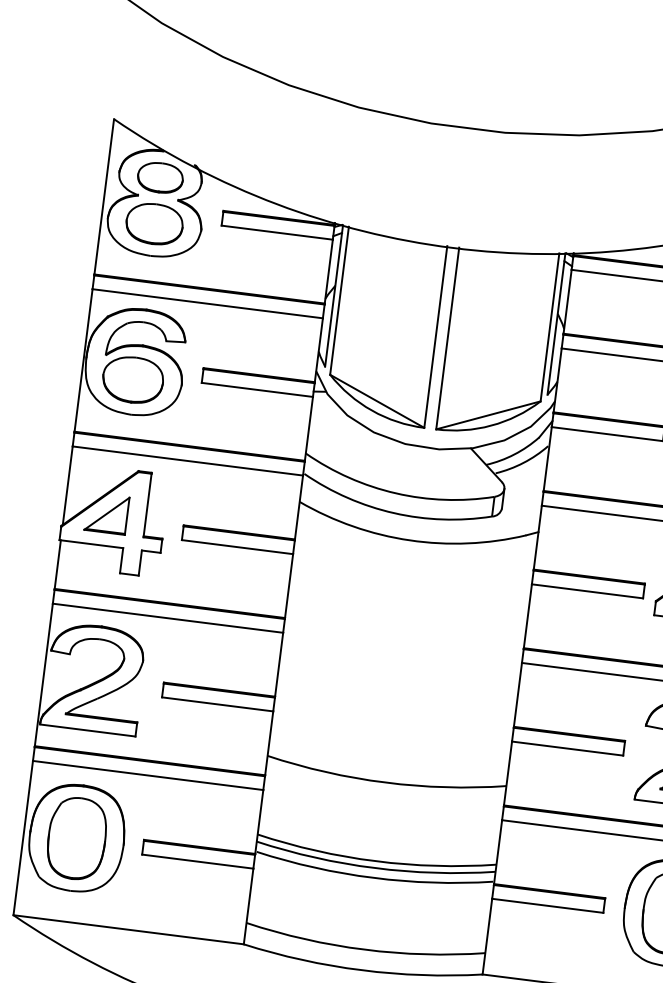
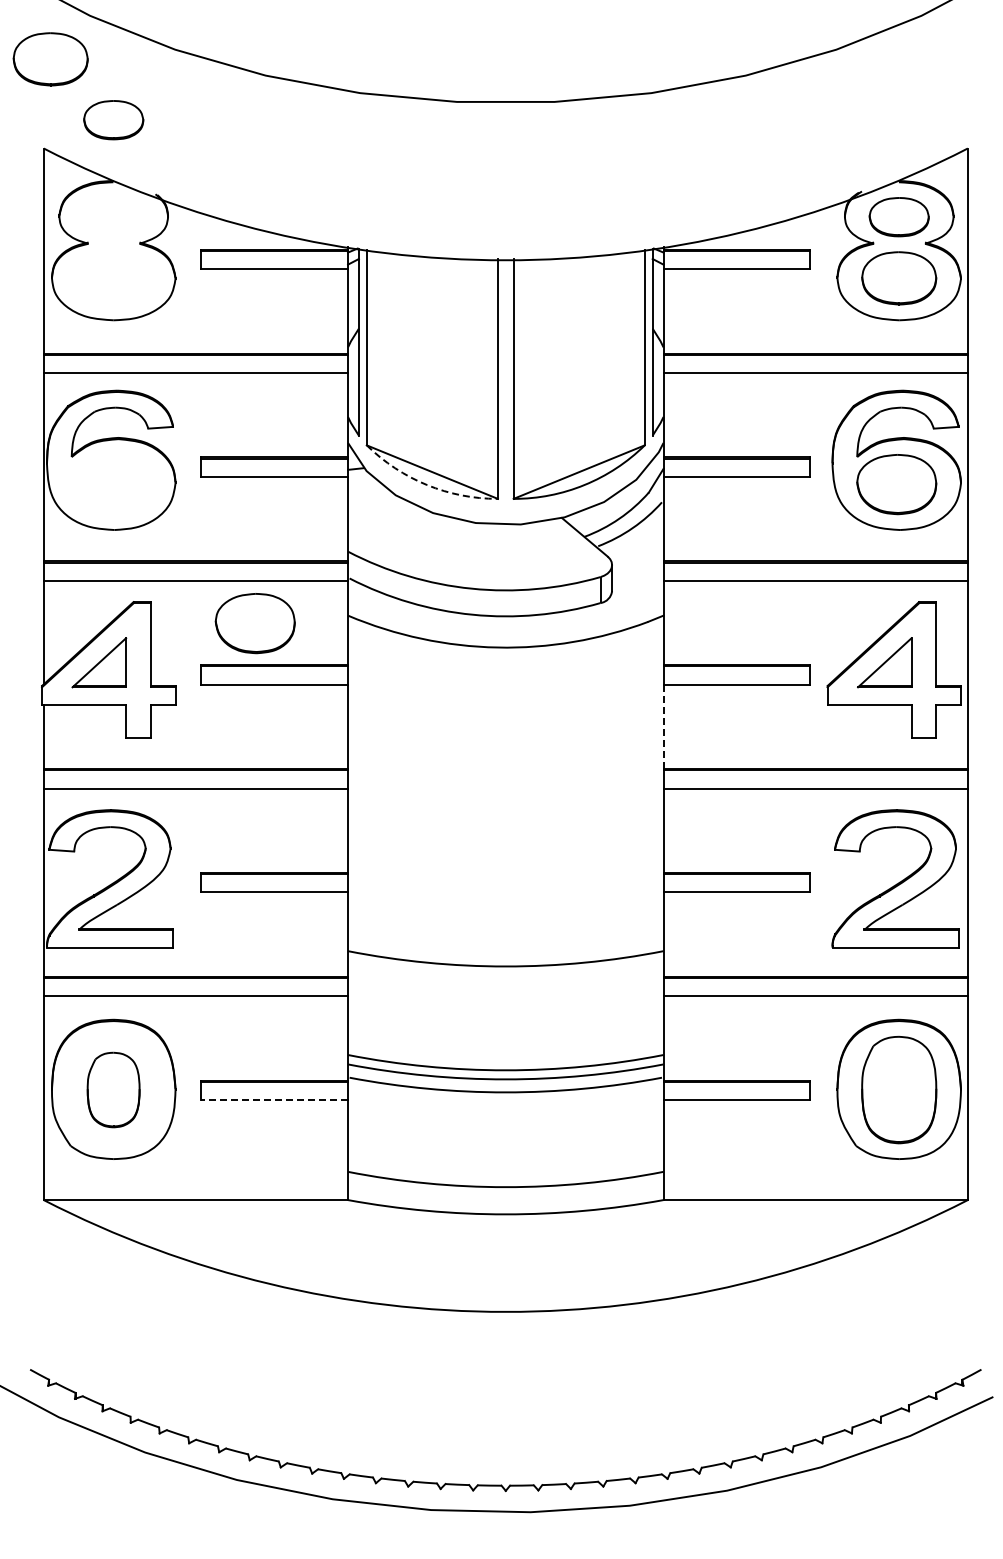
part: (160, 178) -> (113, 120), moved
part: (154, 224) -> (50, 59), moved
part: (132, 379) -> (254, 623), moved
arc: (372, 410) -> (427, 485), solid -> dashed
line: (527, 615) -> (663, 726), solid -> dashed
part: (76, 838) -> (113, 1089), size x0.7
line: (197, 861) -> (274, 1100), solid -> dashed

